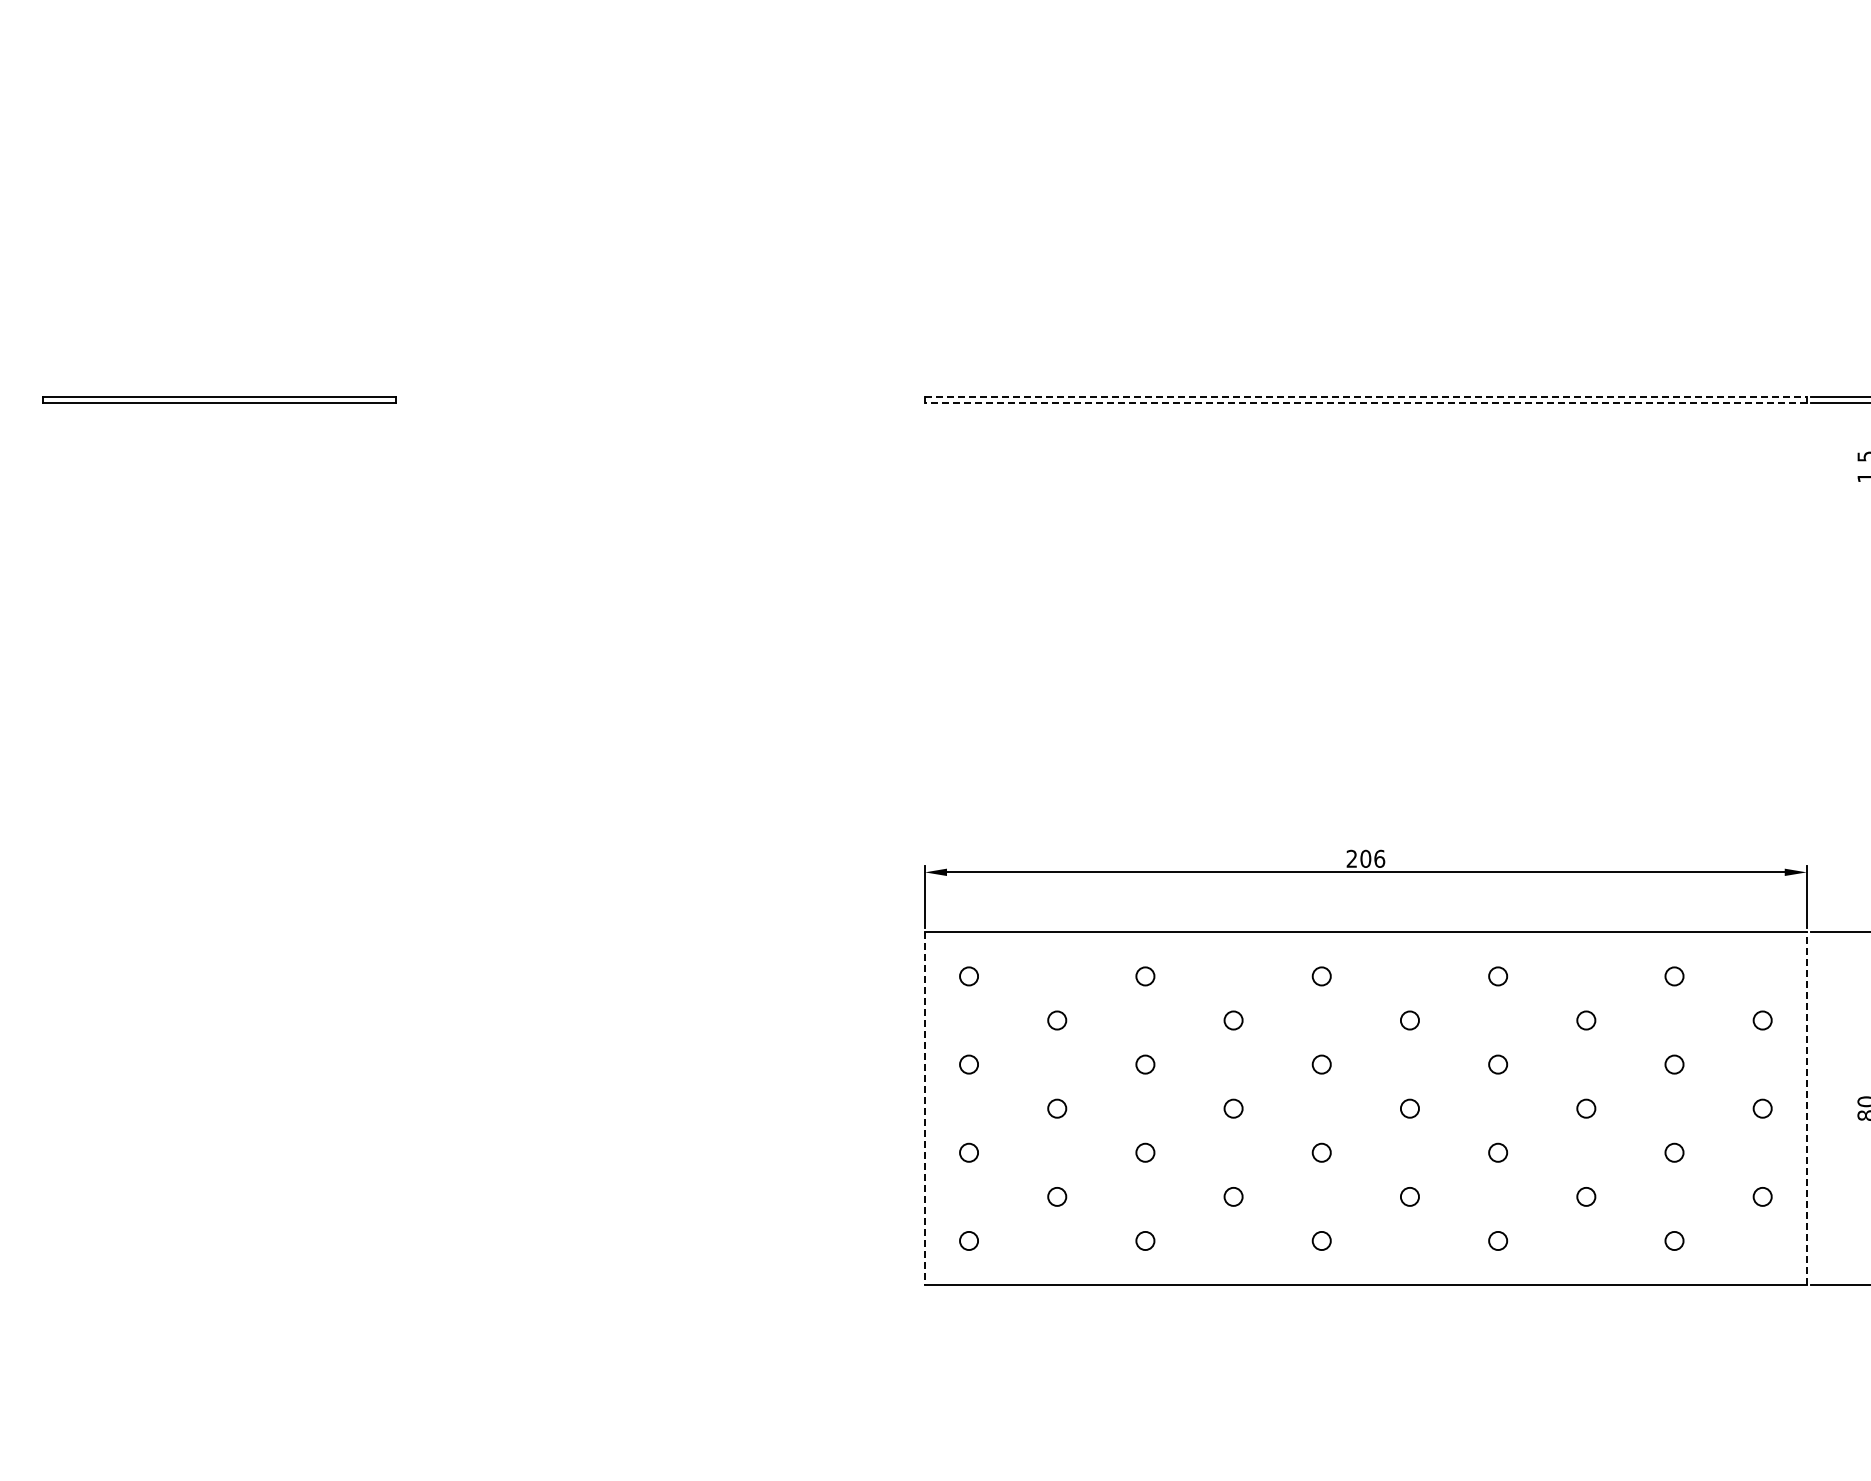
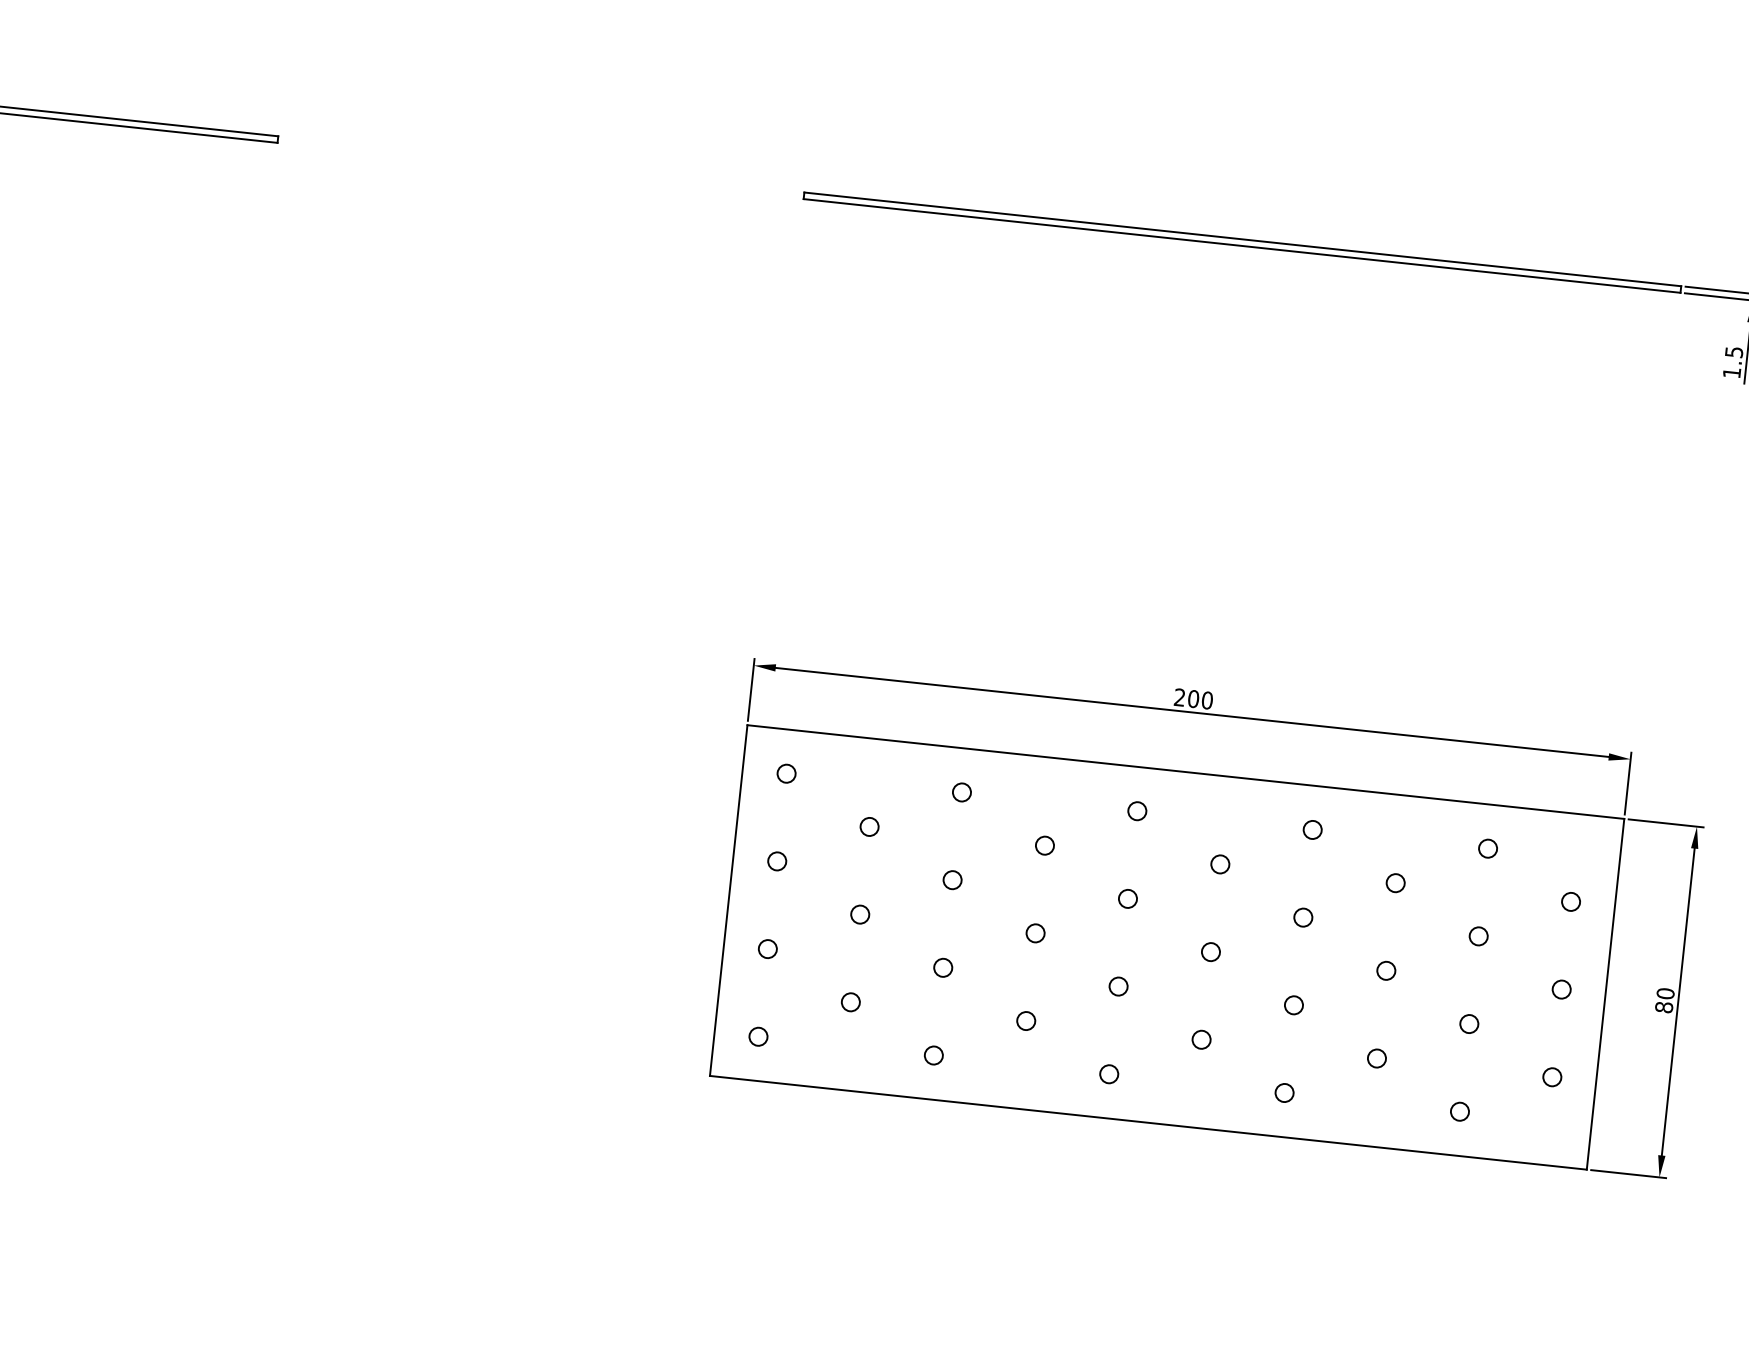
line: (1365, 396) -> (1242, 239), dashed -> solid
line: (1365, 403) -> (1241, 246), dashed -> solid
text: (1379, 858) -> (1207, 700), 206 -> 200
line: (1806, 1108) -> (1605, 994), dashed -> solid
line: (924, 1109) -> (728, 901), dashed -> solid

